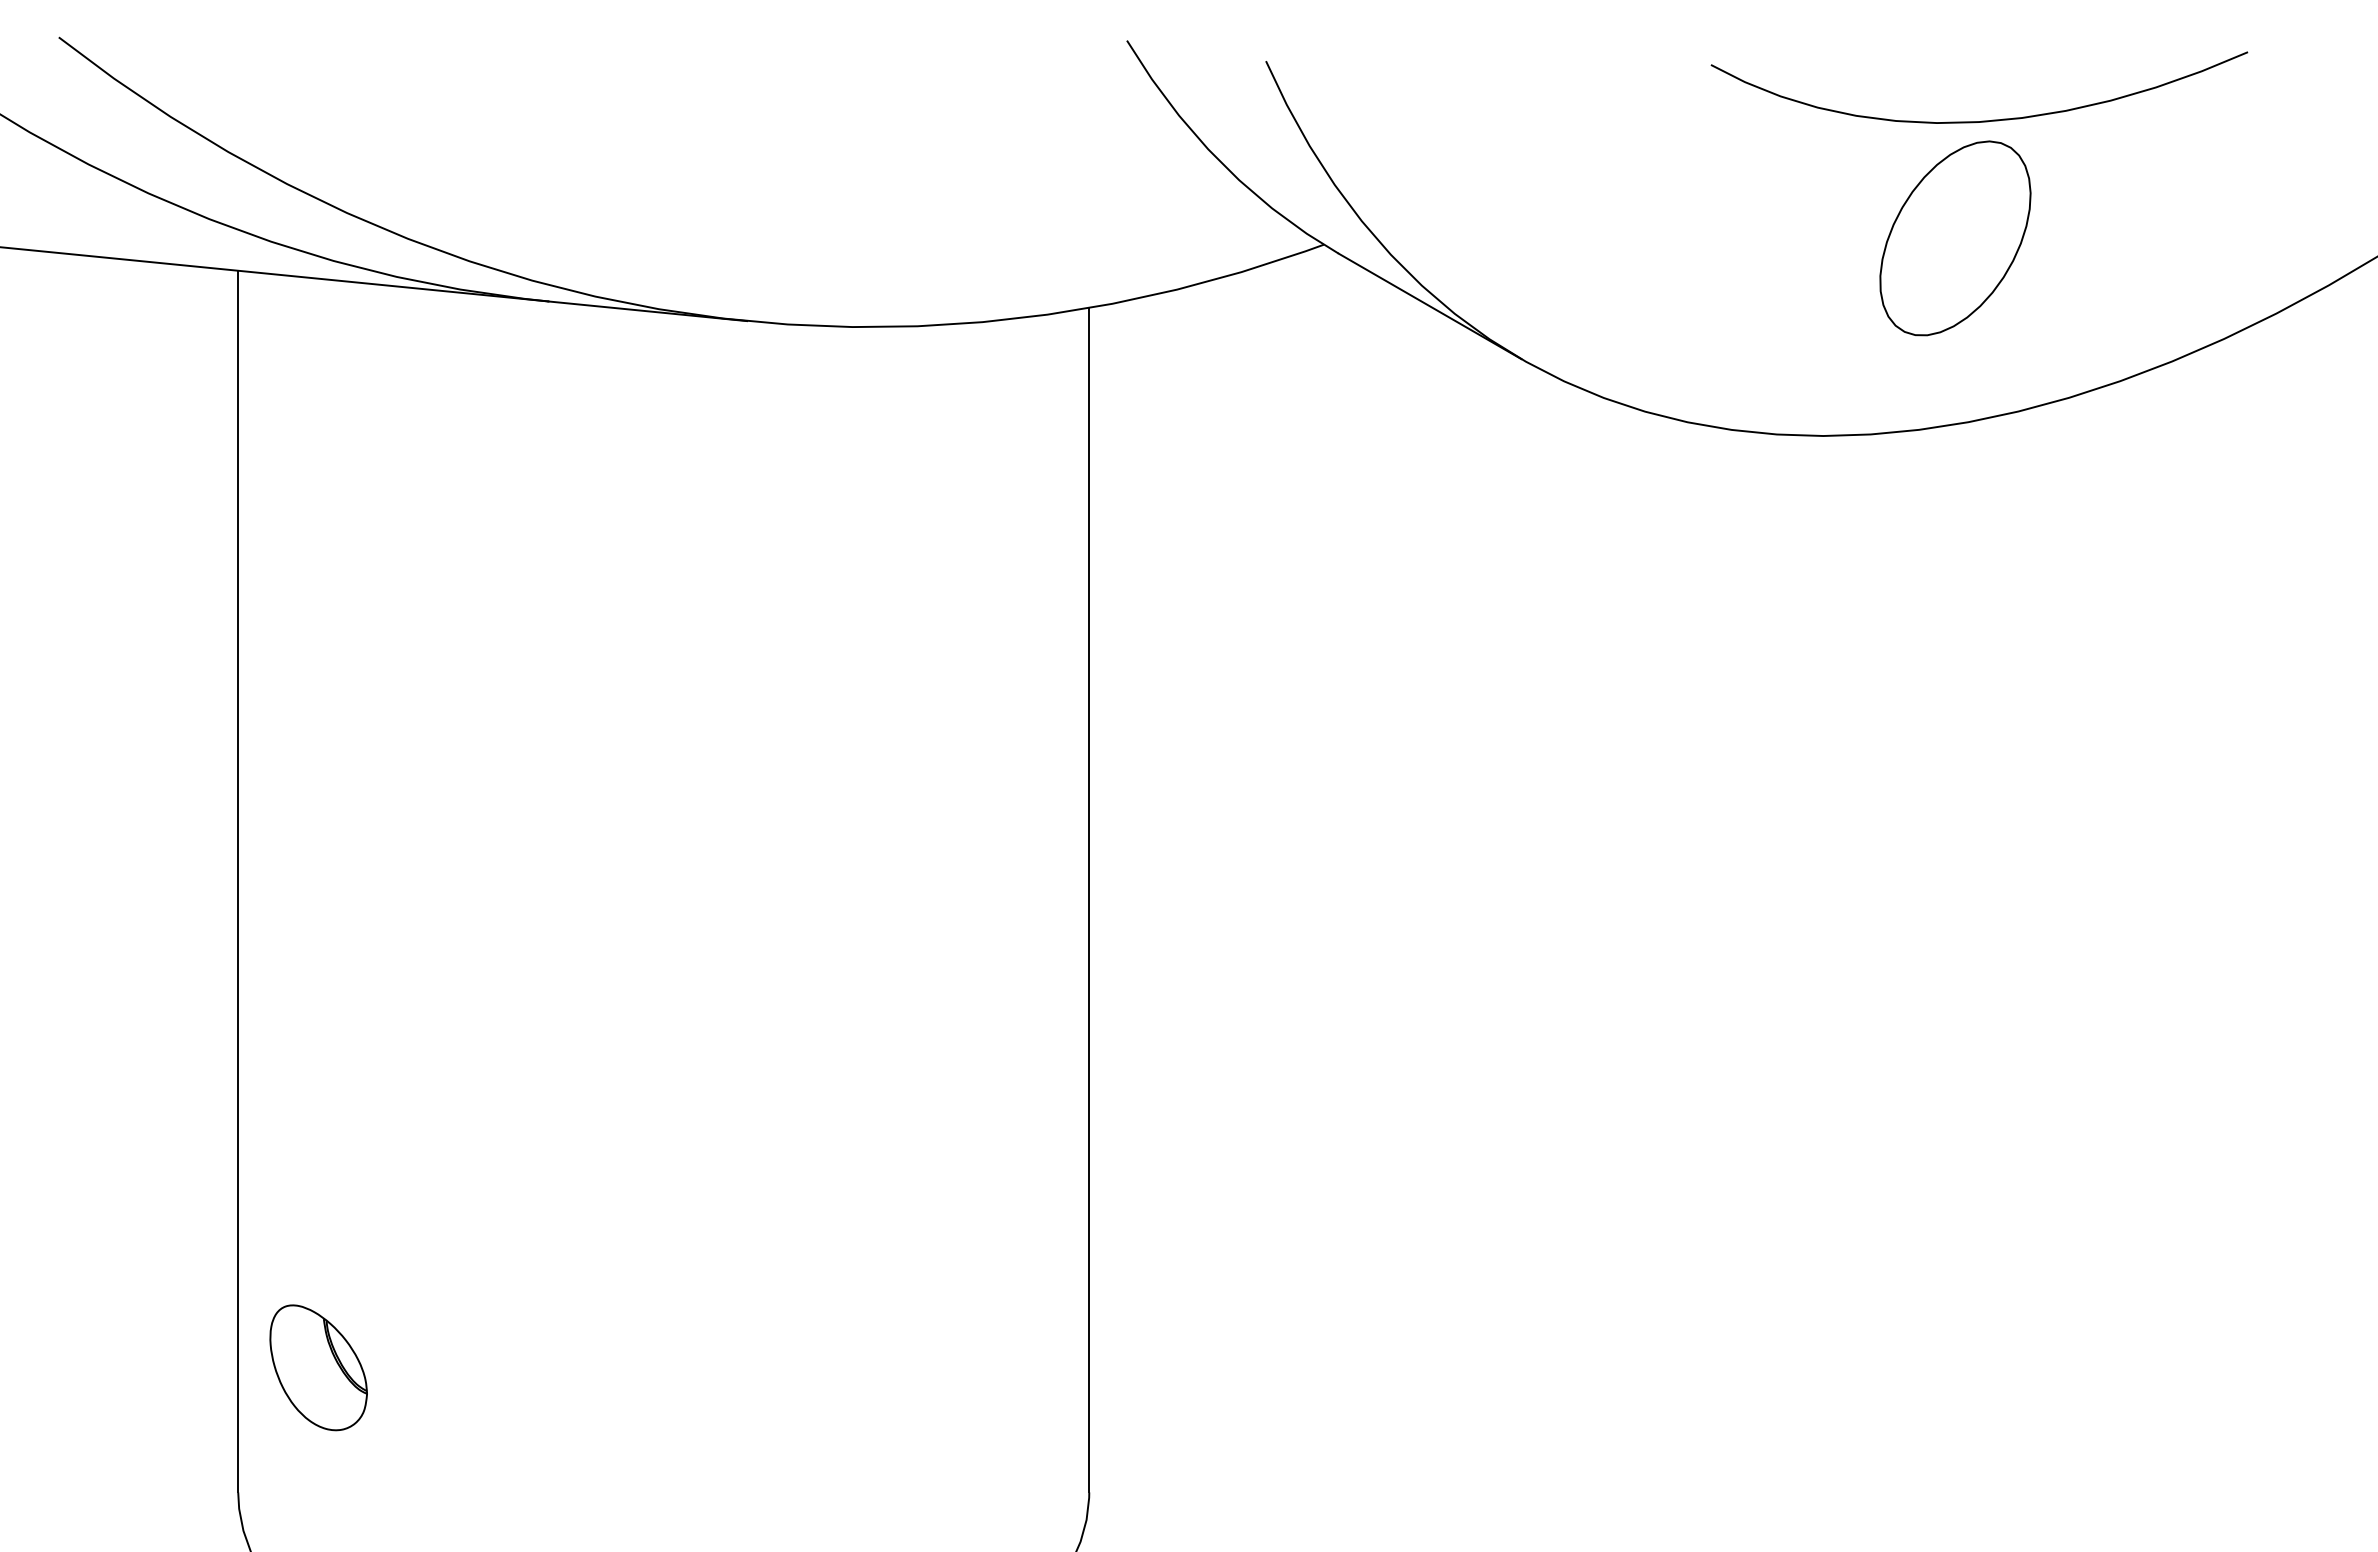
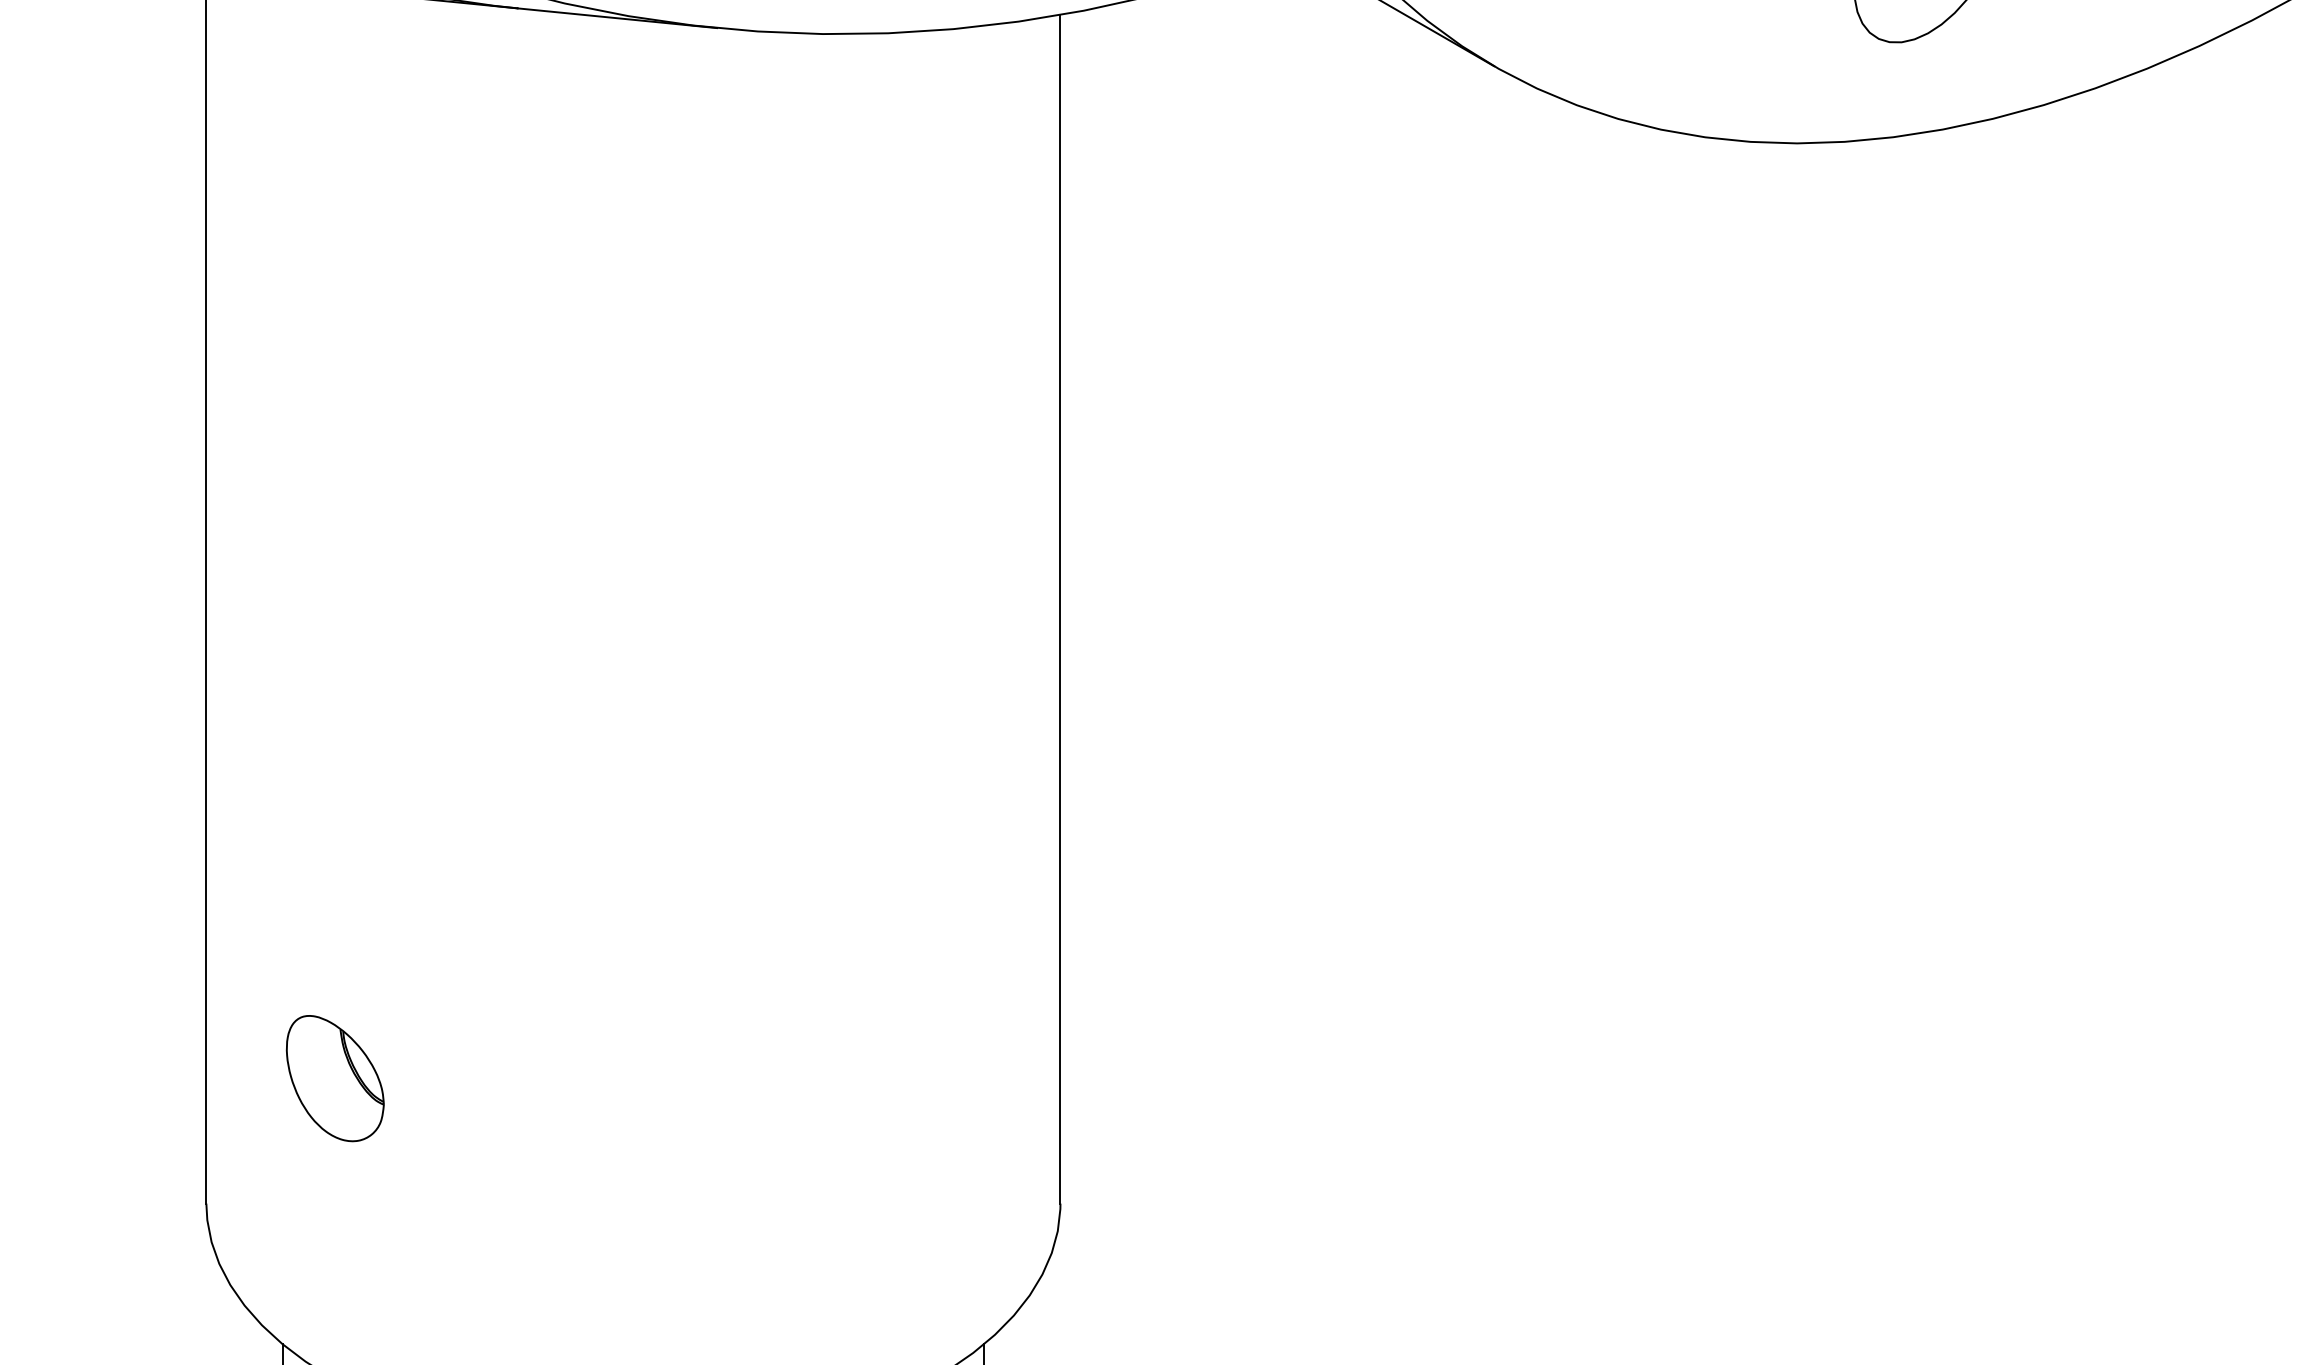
part: (318, 1367) -> (335, 1078), moved

